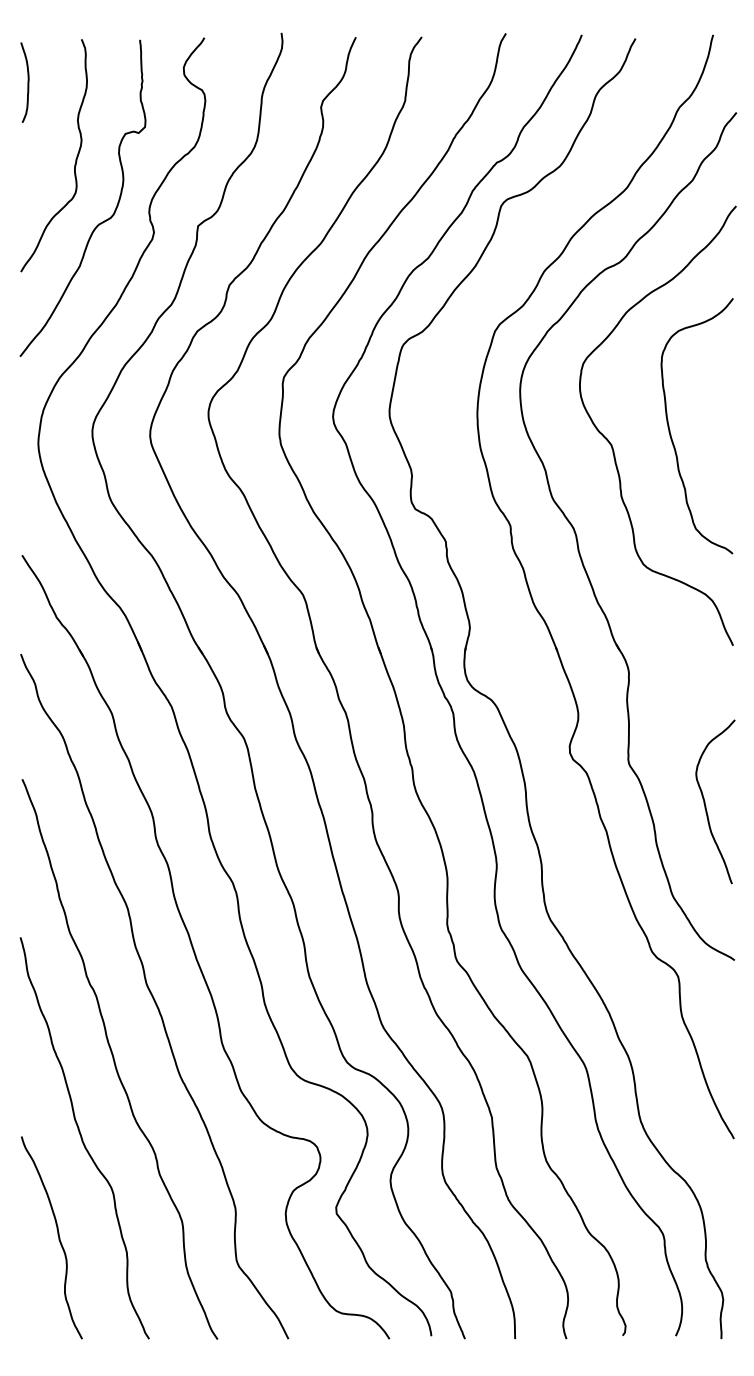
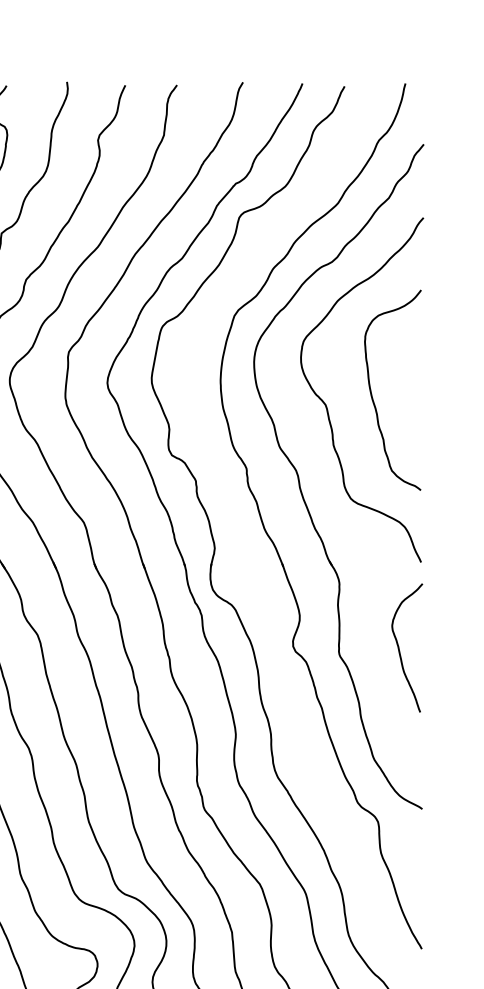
curve: (705, 801) -> (399, 647), moved

